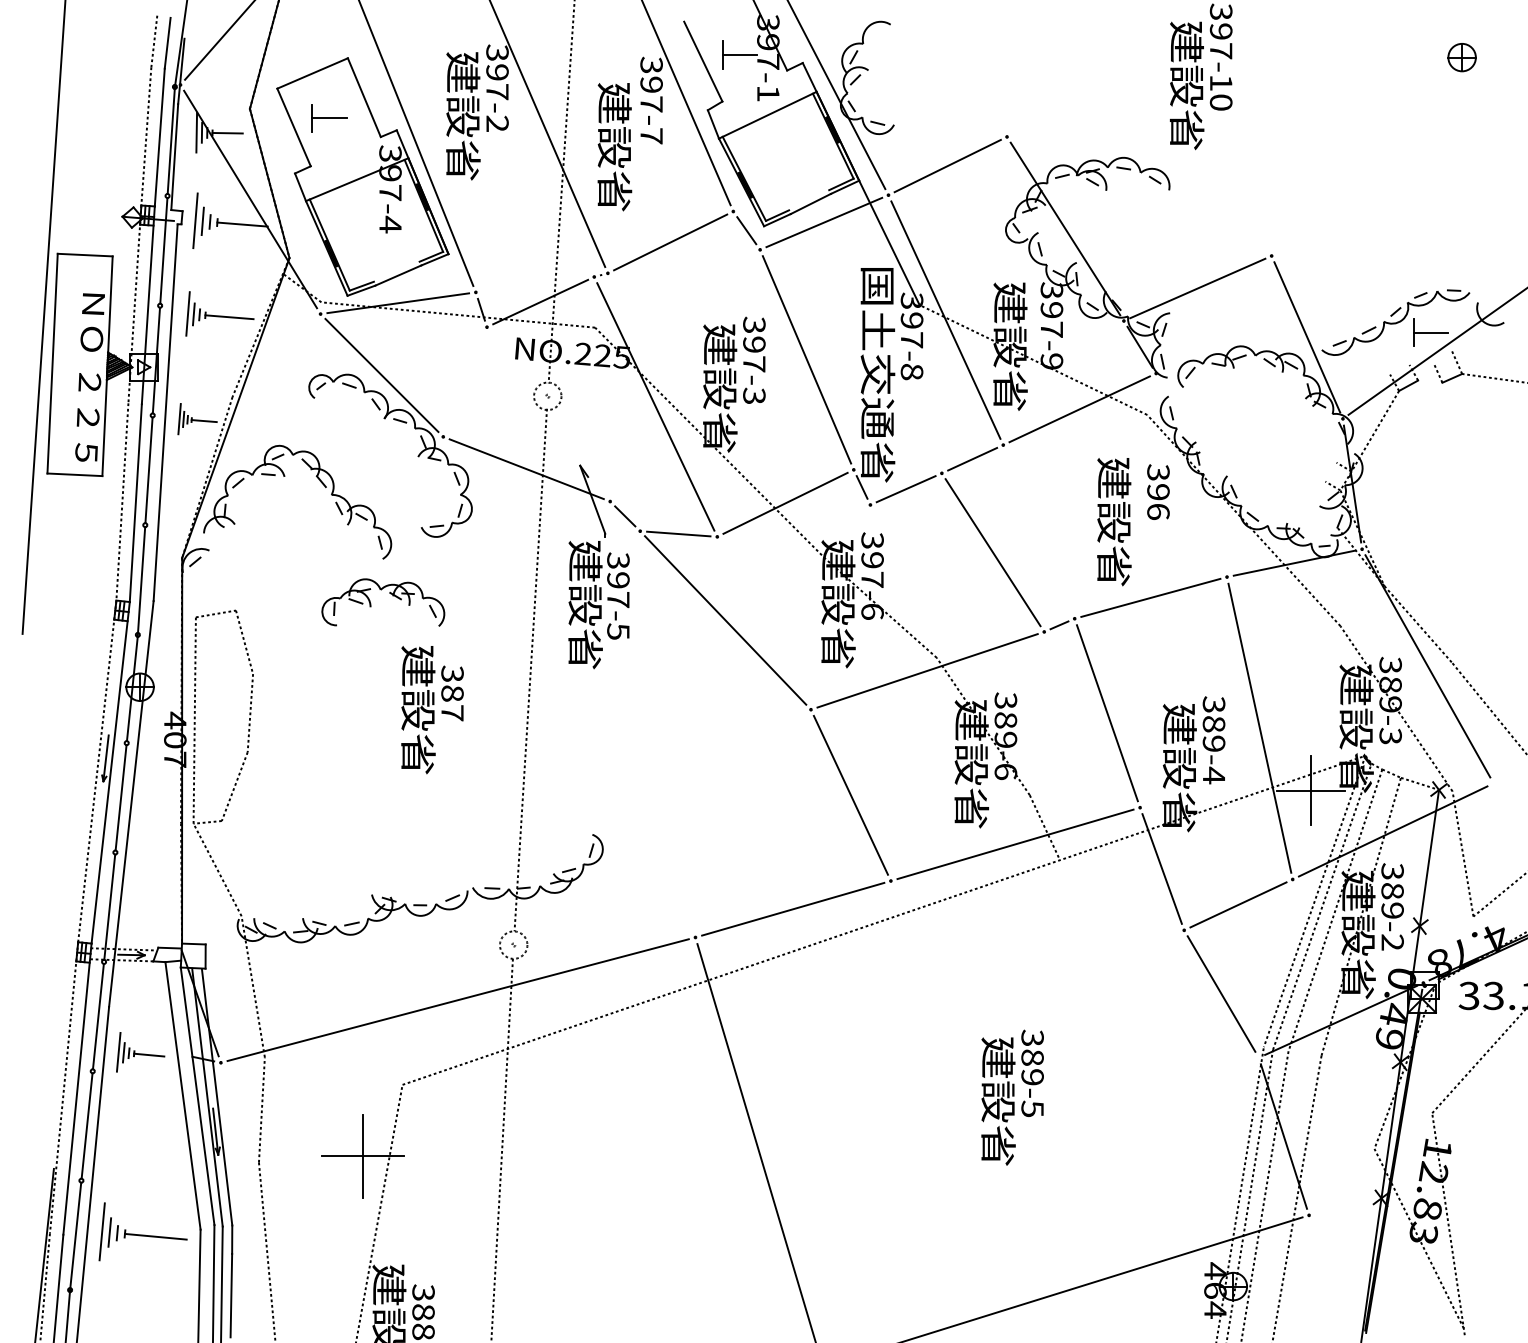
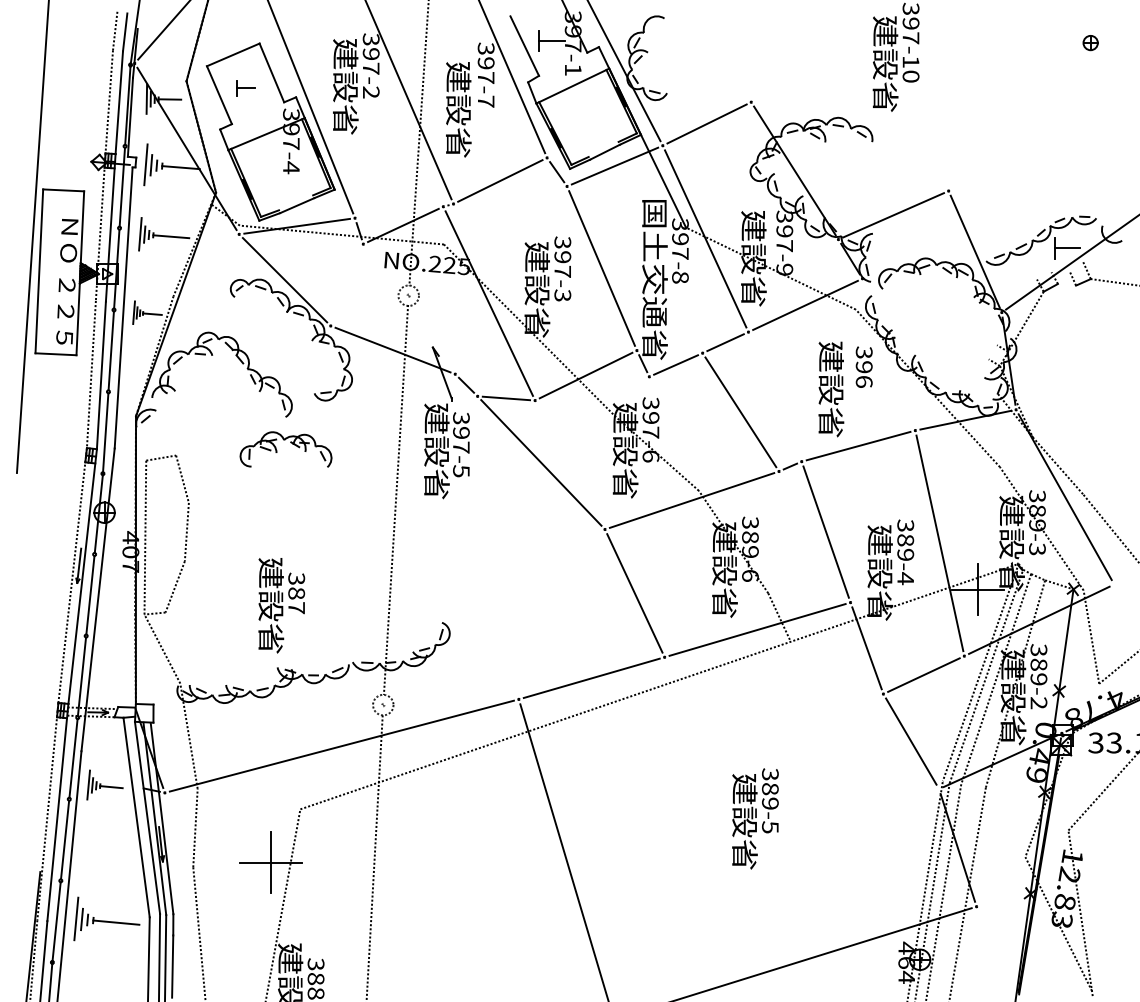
part: (1461, 56) -> (1090, 42), size x0.7
part: (328, 118) -> (245, 88), size x0.7
text: (432, 709) -> (281, 605), moved

